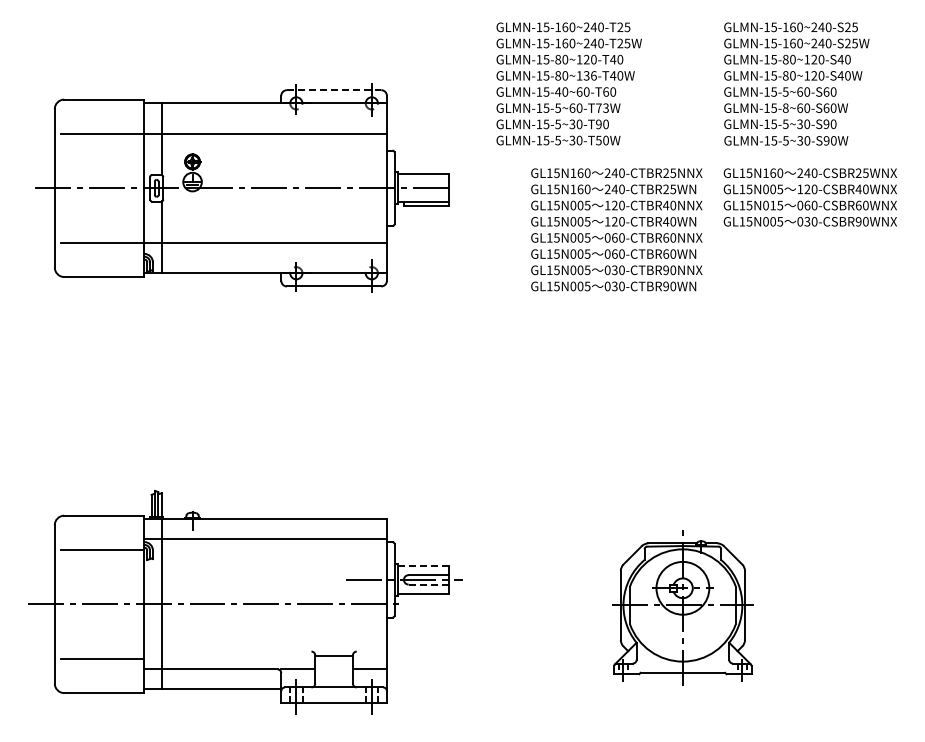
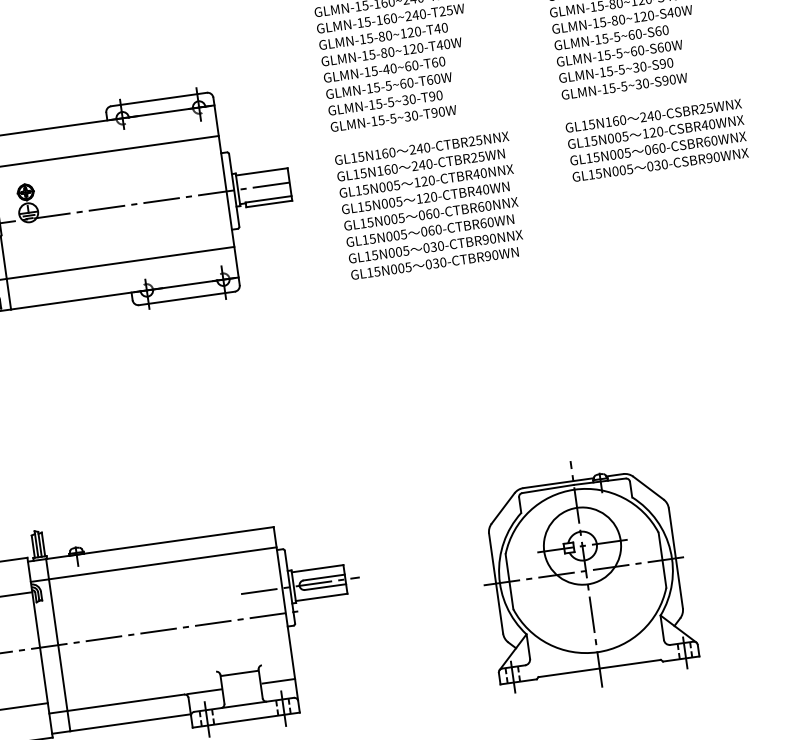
text: (589, 75) -> (415, 48), GLMN-15-80~136-T40W -> GLMN-15-80~120-T40W
line: (334, 90) -> (159, 99), dashed -> solid
text: (602, 107) -> (433, 78), GLMN-15-5~60-T73W -> GLMN-15-5~60-T60W
text: (785, 107) -> (619, 52), GLMN-15-8~60-S60W -> GLMN-15-5~60-S60W
text: (598, 140) -> (434, 112), GLMN-15-5~30-T50W -> GLMN-15-5~30-T90W
text: (773, 205) -> (620, 153), GL15N015 -> GL15N005
text: (616, 229) -> (429, 205), moved
line: (424, 565) -> (318, 568), dashed -> solid
line: (429, 584) -> (326, 586), dashed -> solid
part: (682, 607) -> (585, 574), size x1.43

